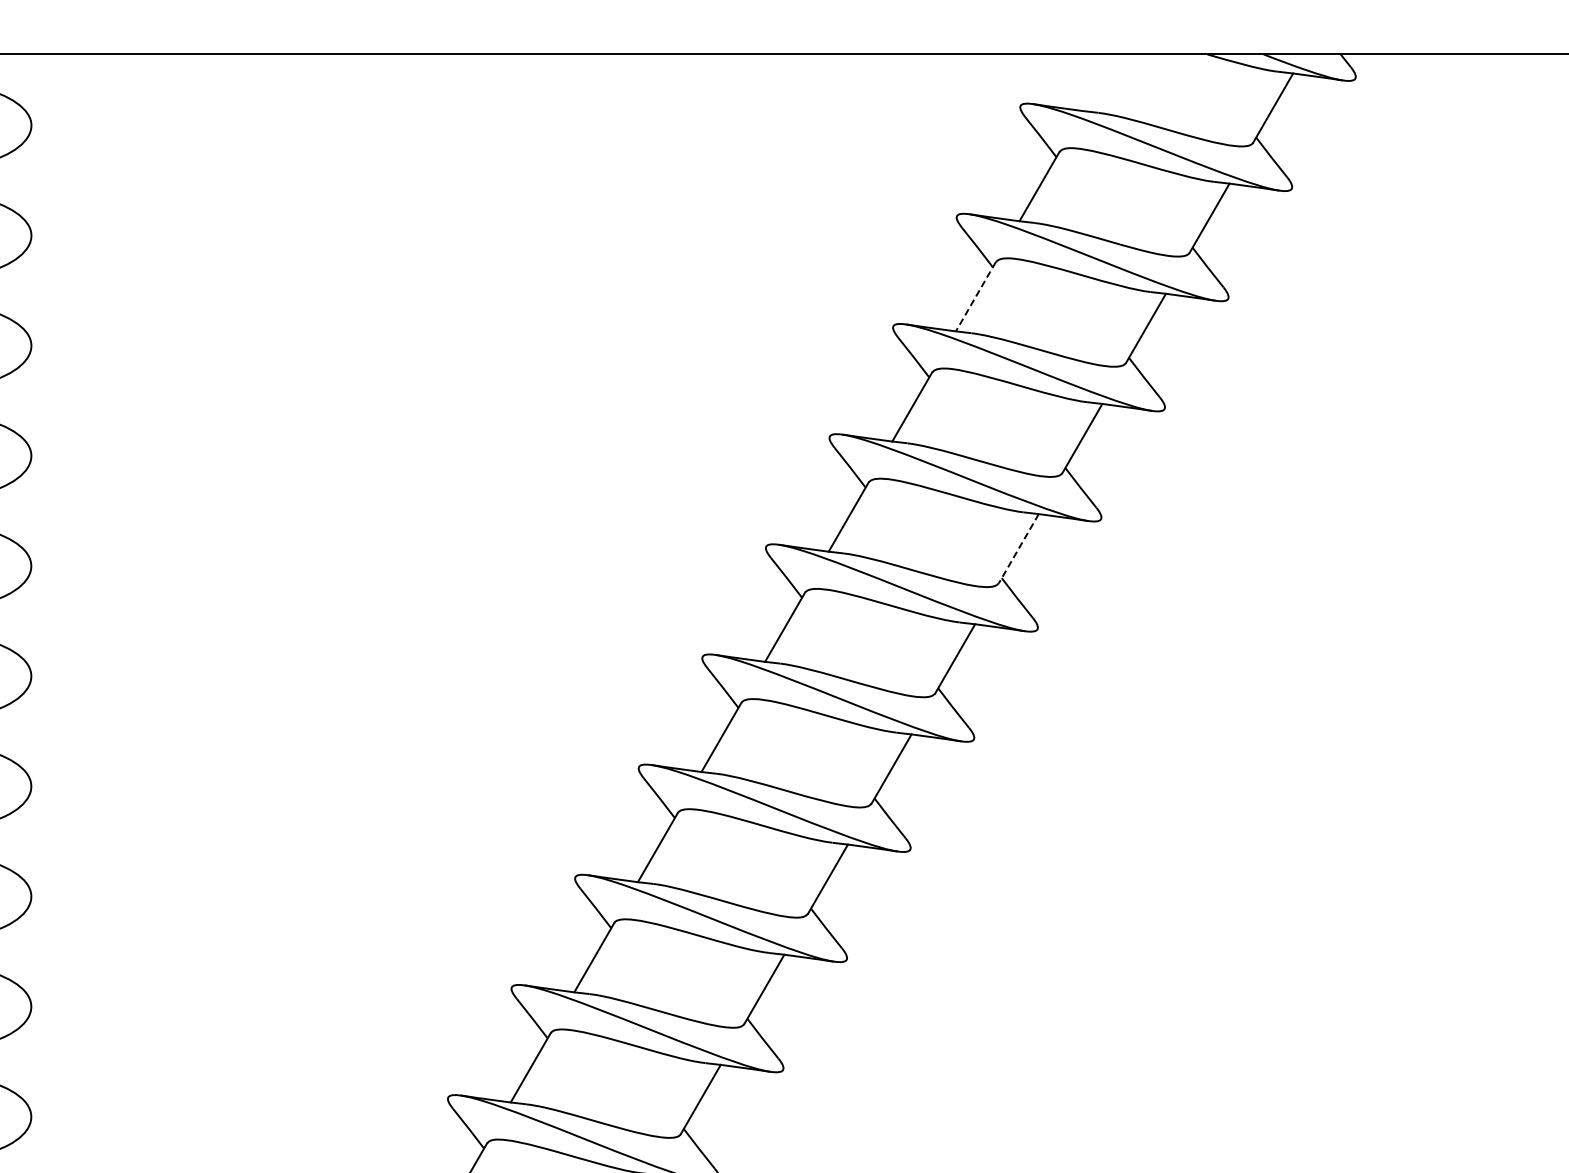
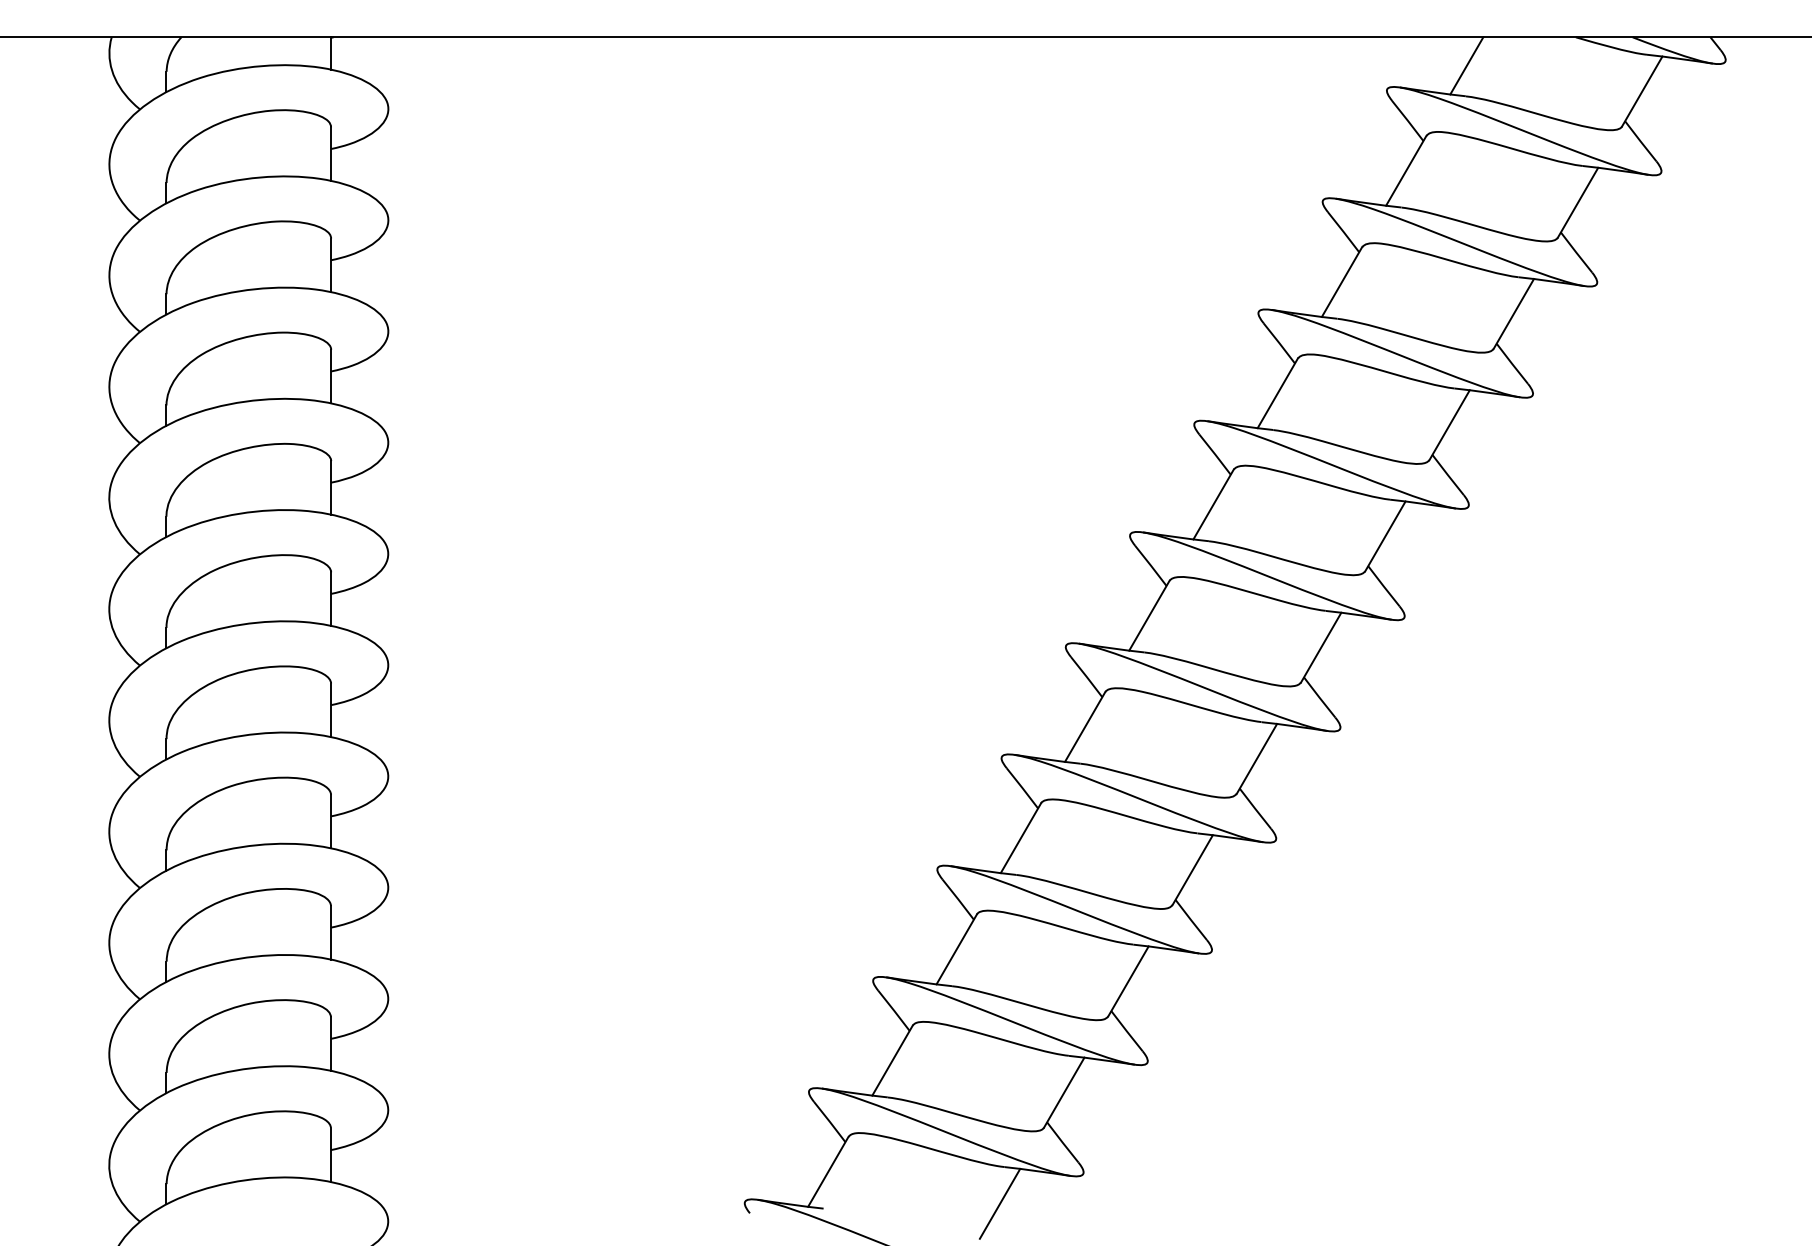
line: (1099, 82) -> (1466, 65), added
line: (975, 297) -> (1341, 282), dashed -> solid
line: (1018, 548) -> (1385, 536), dashed -> solid

